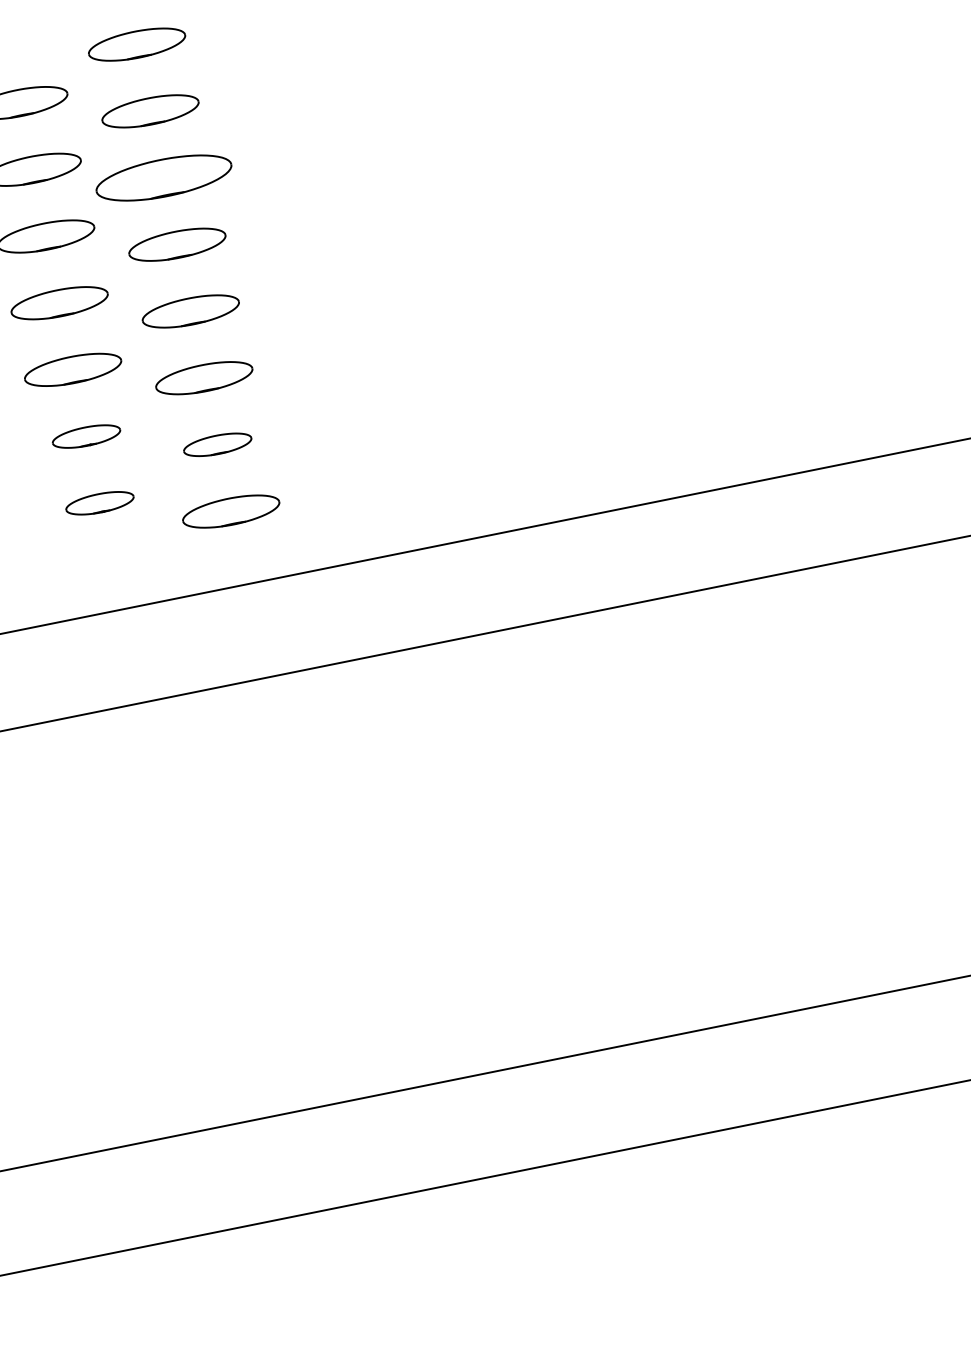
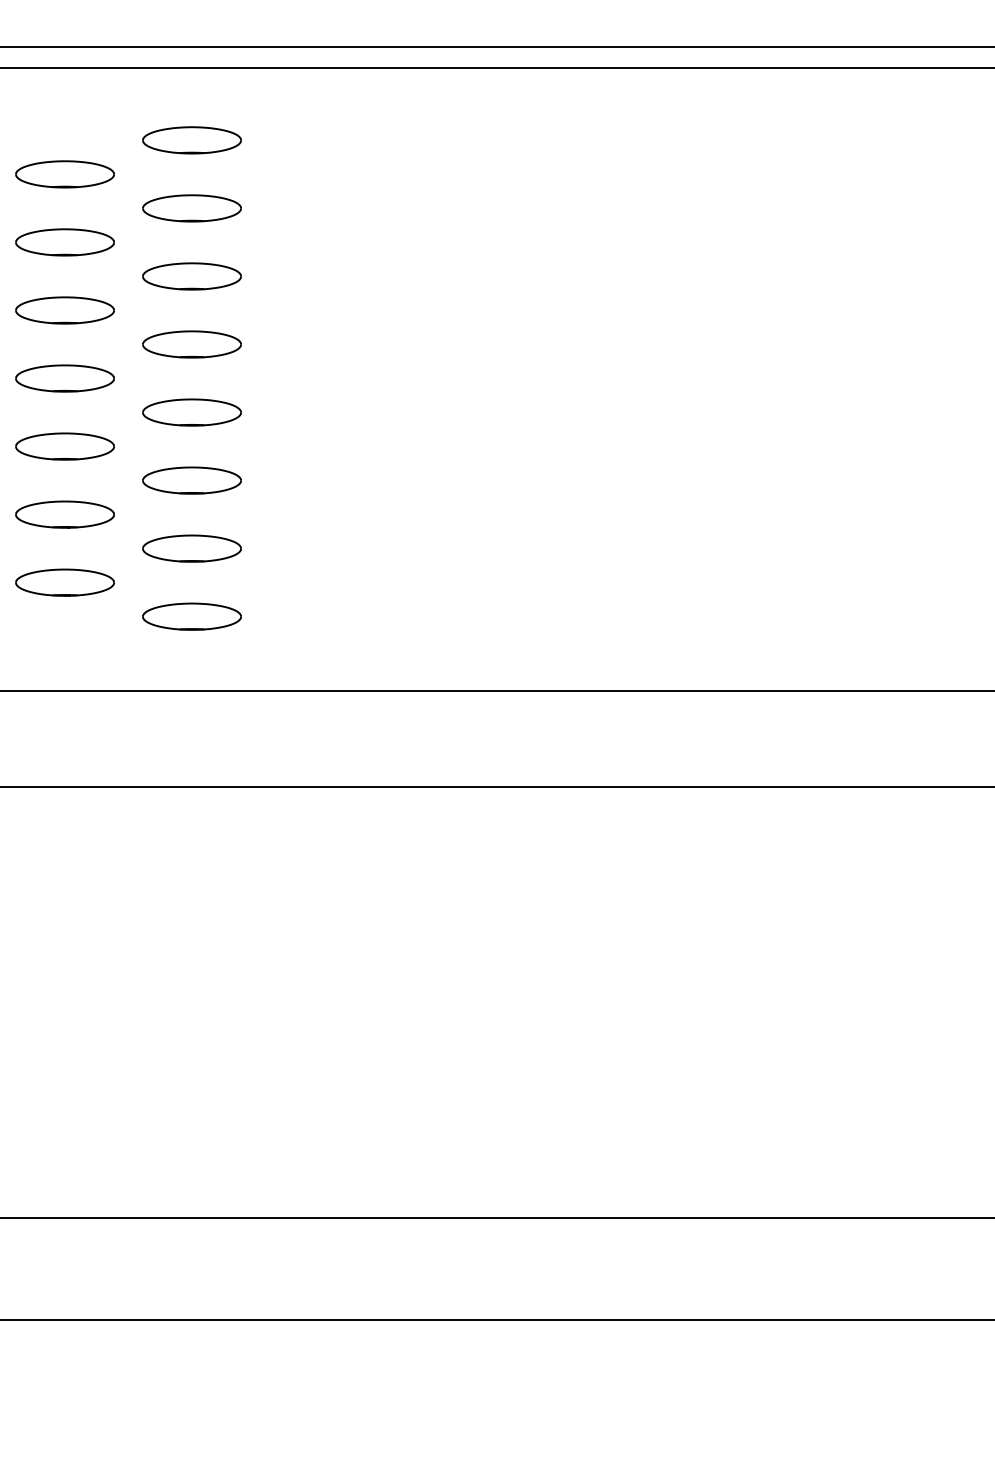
part: (163, 178) -> (191, 276), size x0.71
part: (85, 436) -> (64, 514), size x1.43
part: (217, 444) -> (191, 548), size x1.43
part: (99, 503) -> (64, 582), size x1.43

